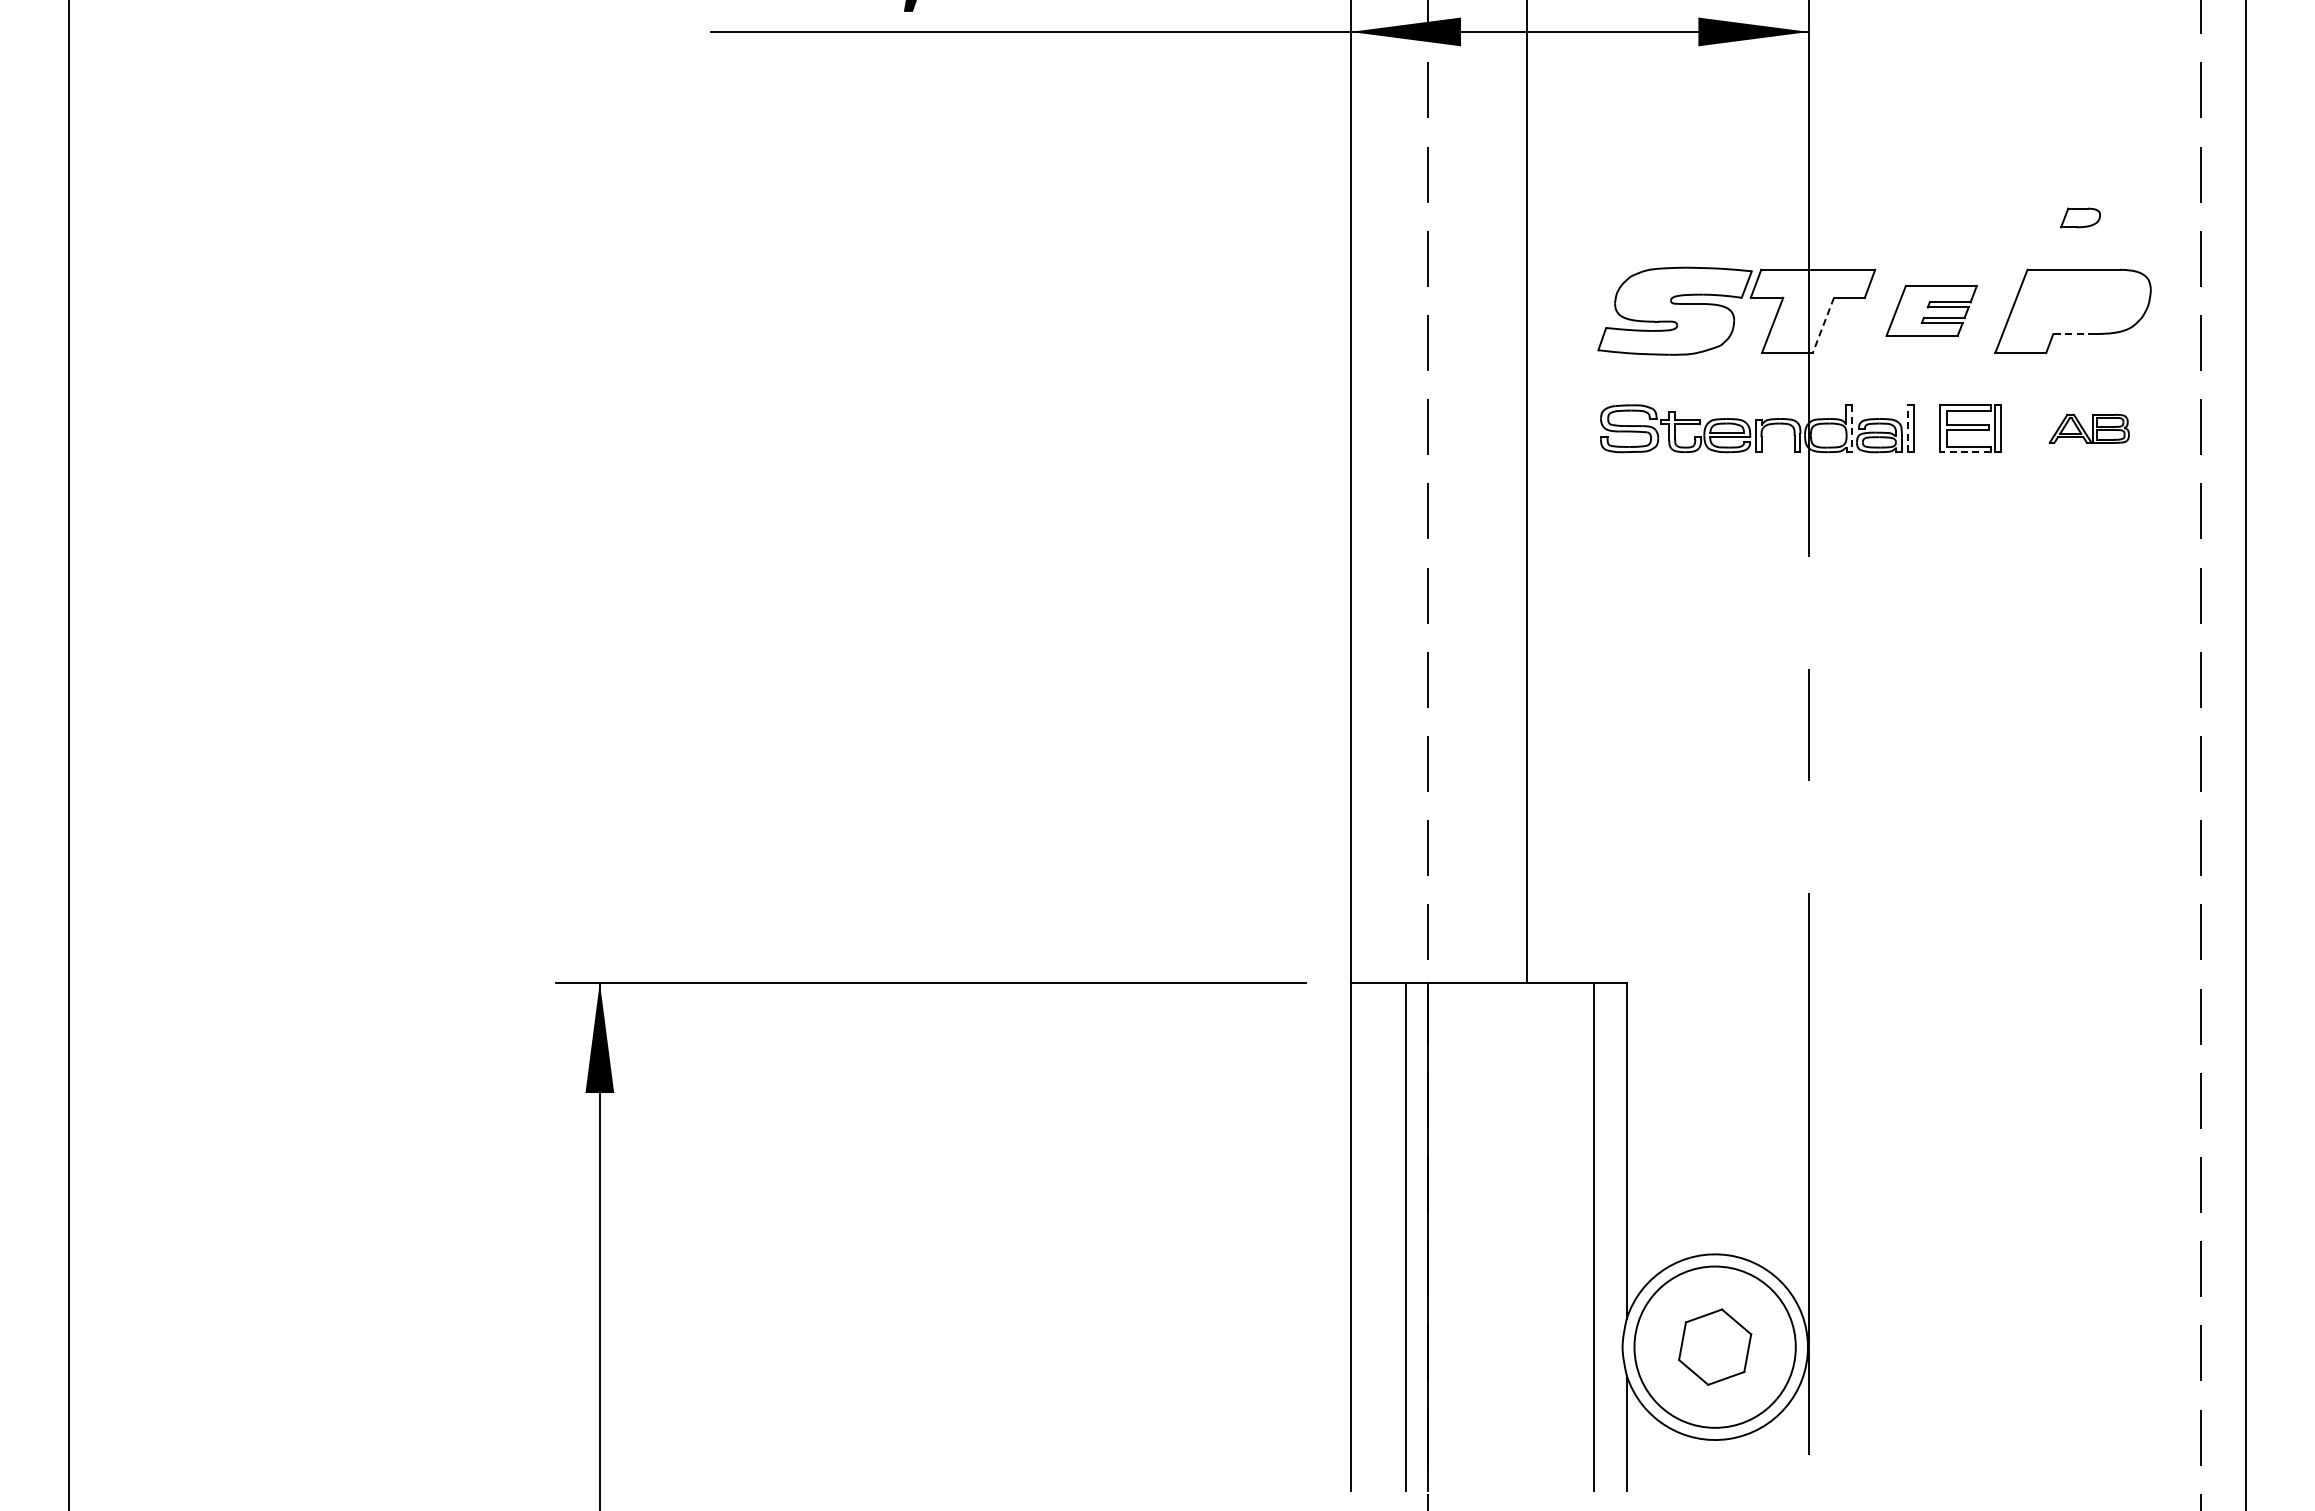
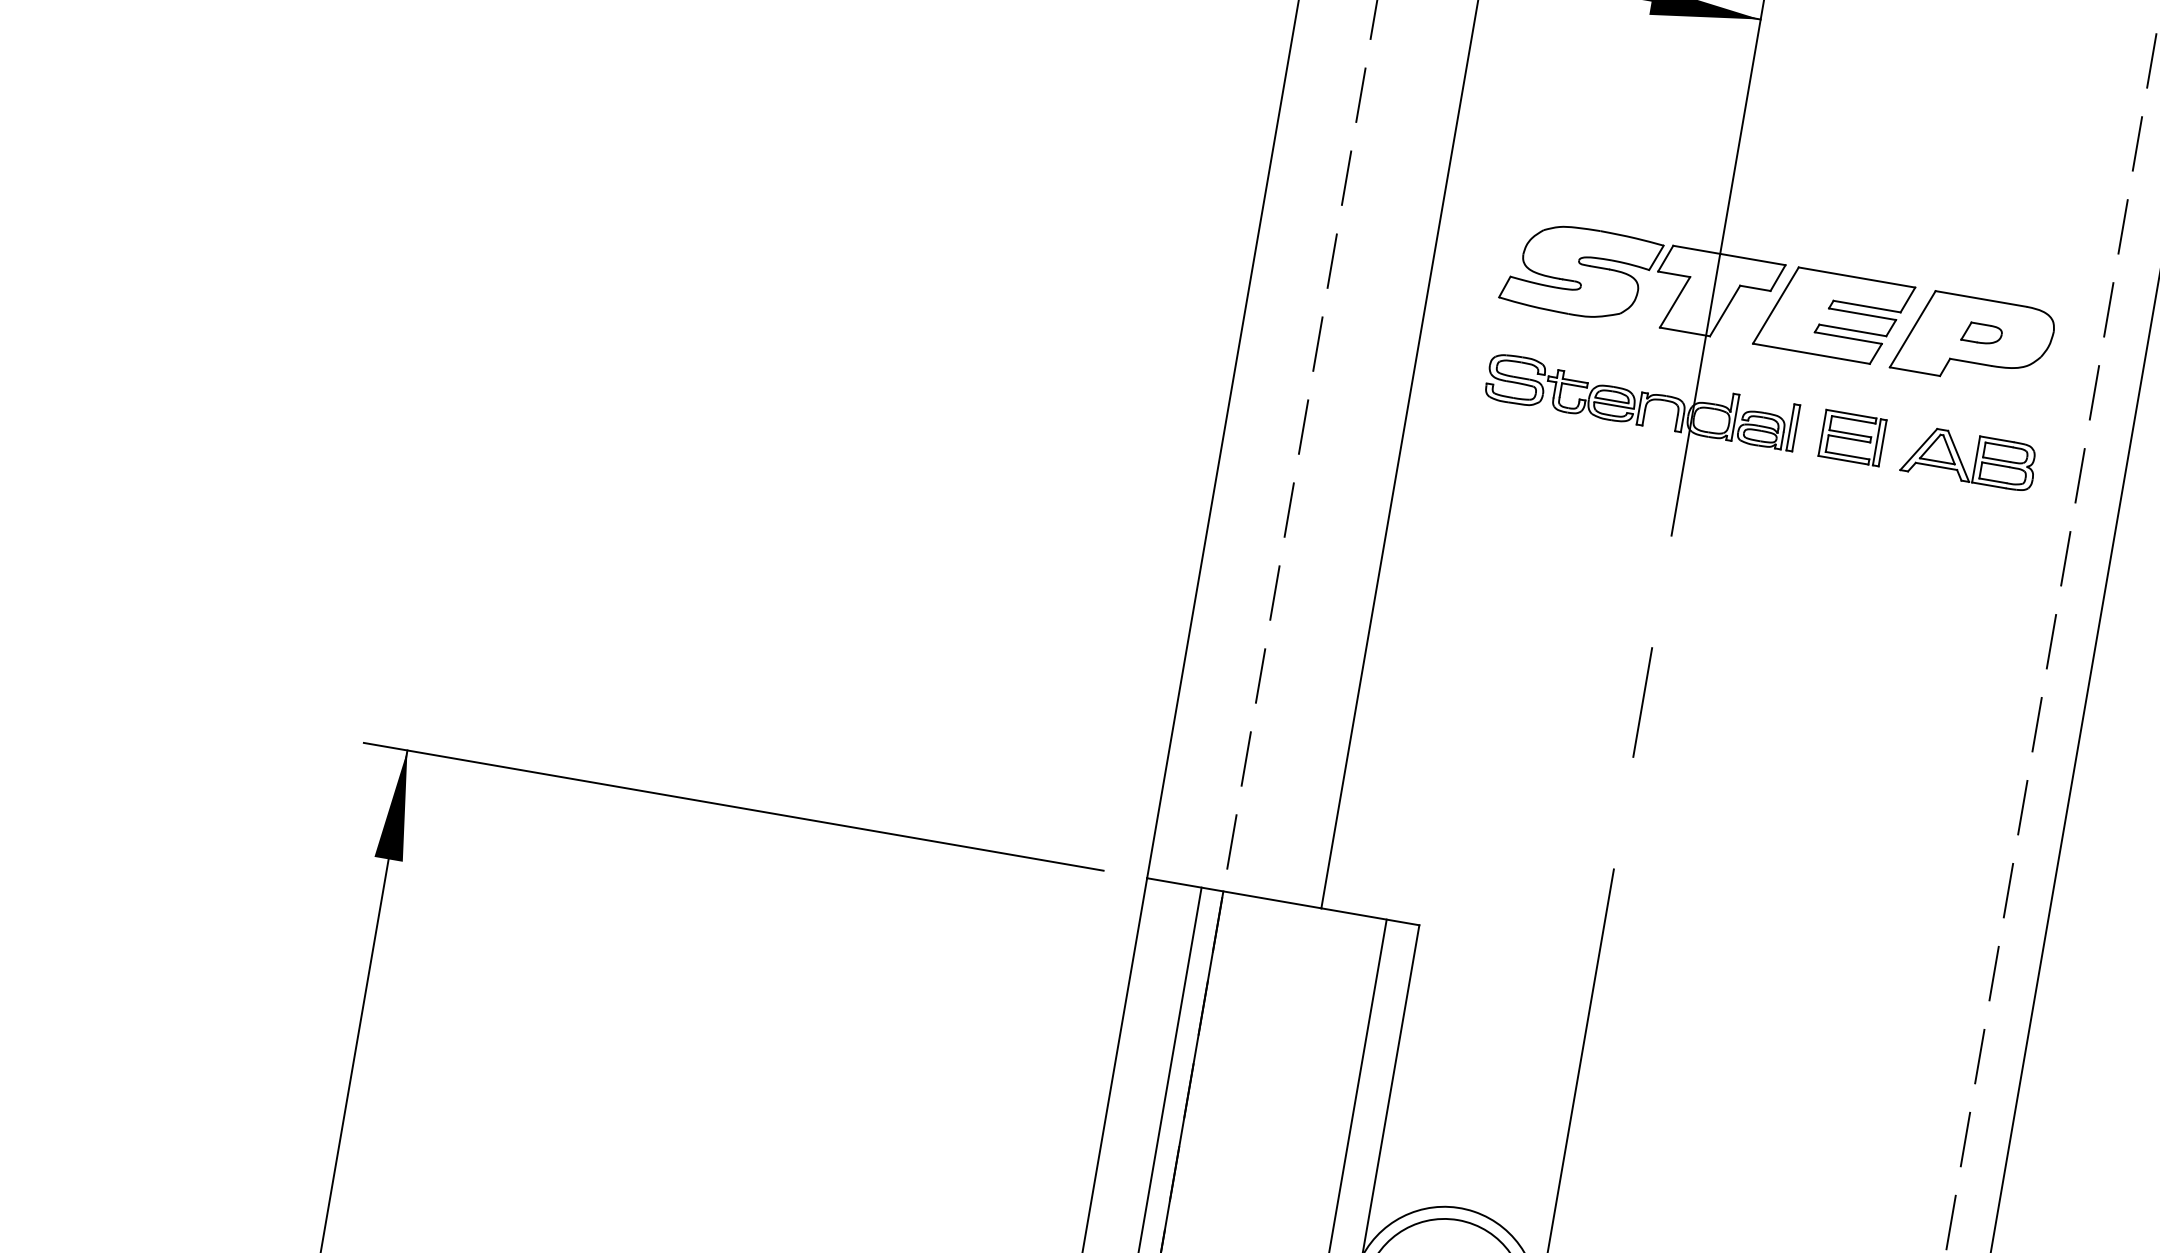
part: (2080, 217) -> (1982, 333), moved
part: (1931, 310) -> (1834, 314), size x1.67
line: (1823, 325) -> (1725, 311), dashed -> solid
line: (2074, 334) -> (1970, 362), dashed -> solid
line: (1907, 428) -> (1790, 427), dashed -> solid
part: (2089, 428) -> (1969, 458), size x1.67
line: (1851, 429) -> (1734, 418), dashed -> solid
line: (1965, 452) -> (1843, 460), dashed -> solid

